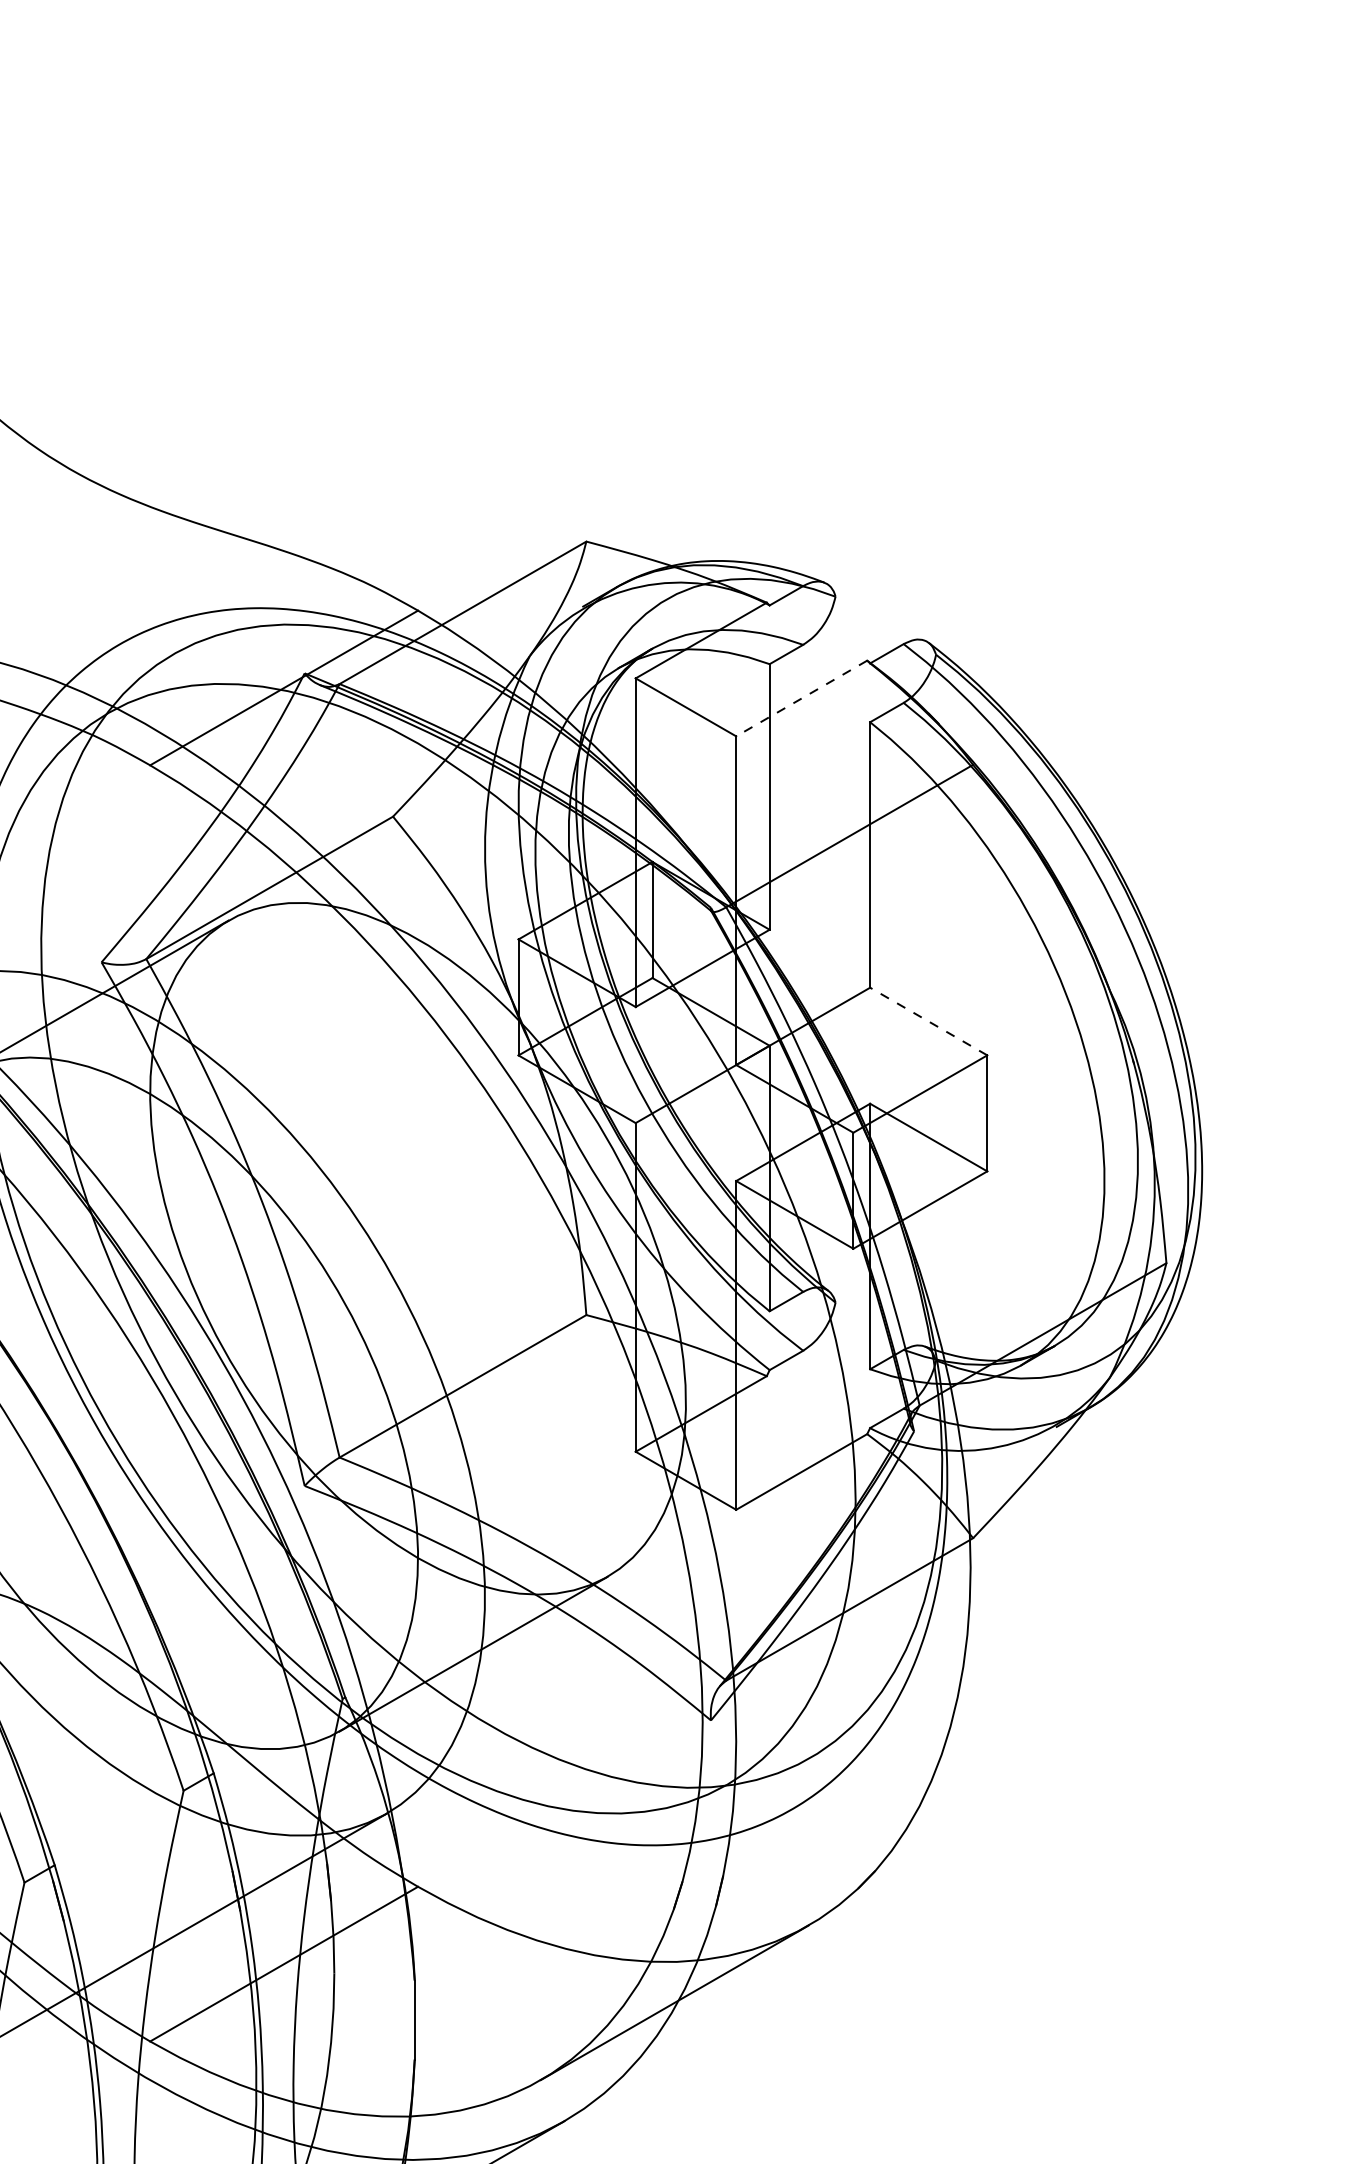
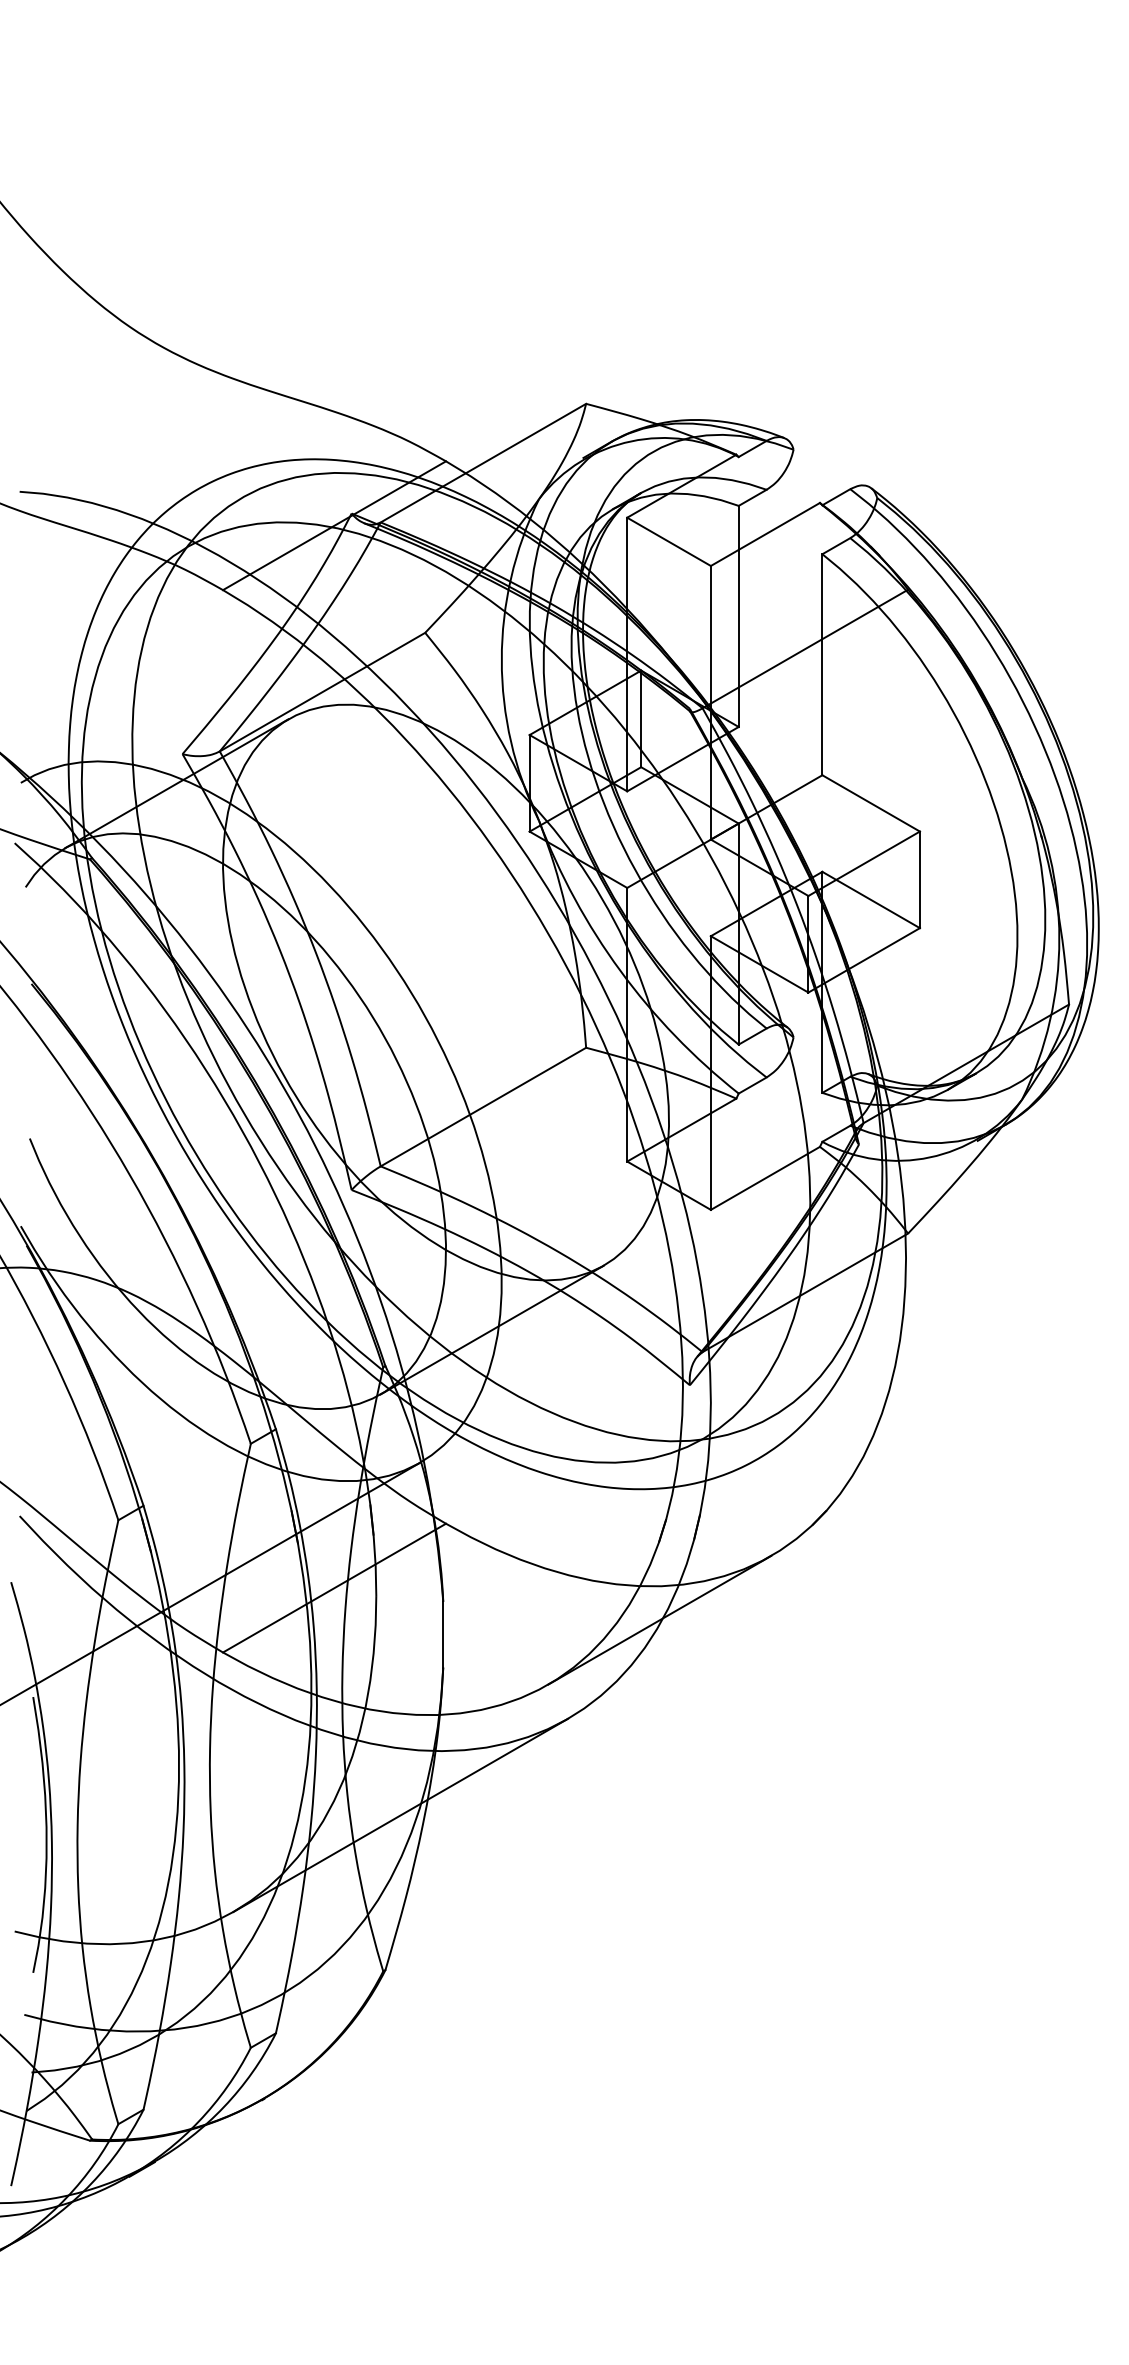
line: (801, 698) -> (765, 534), dashed -> solid
line: (927, 1021) -> (870, 803), dashed -> solid

